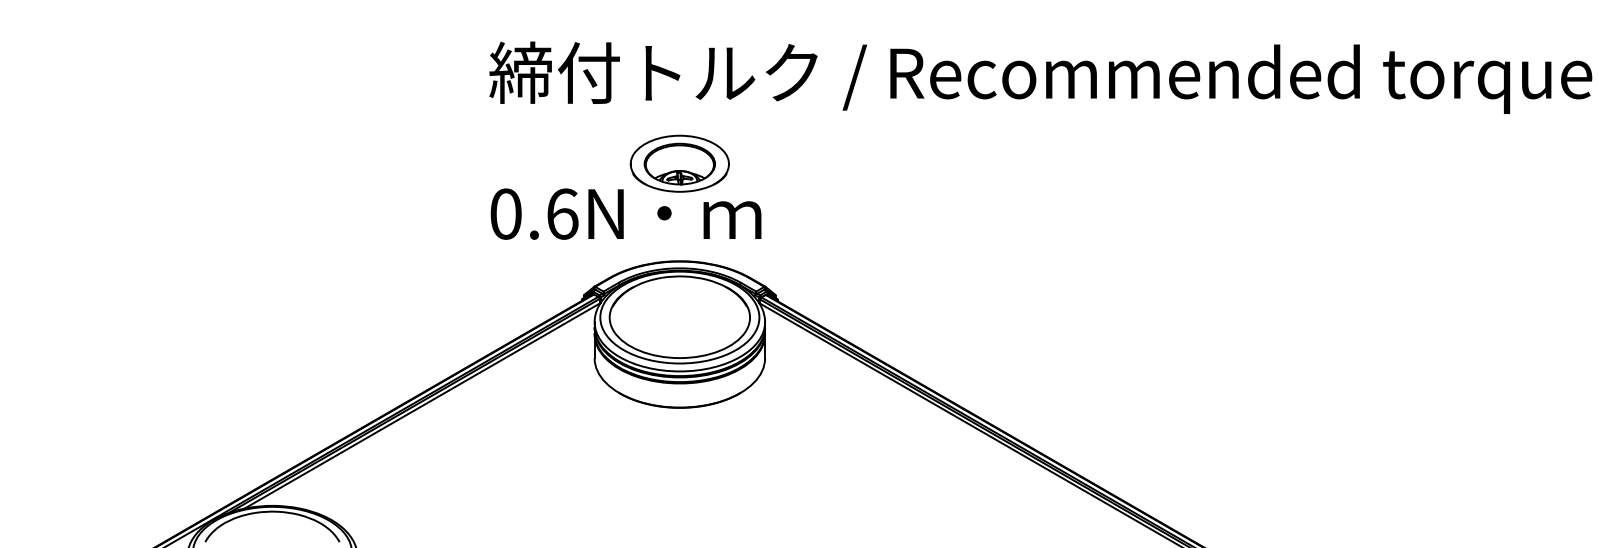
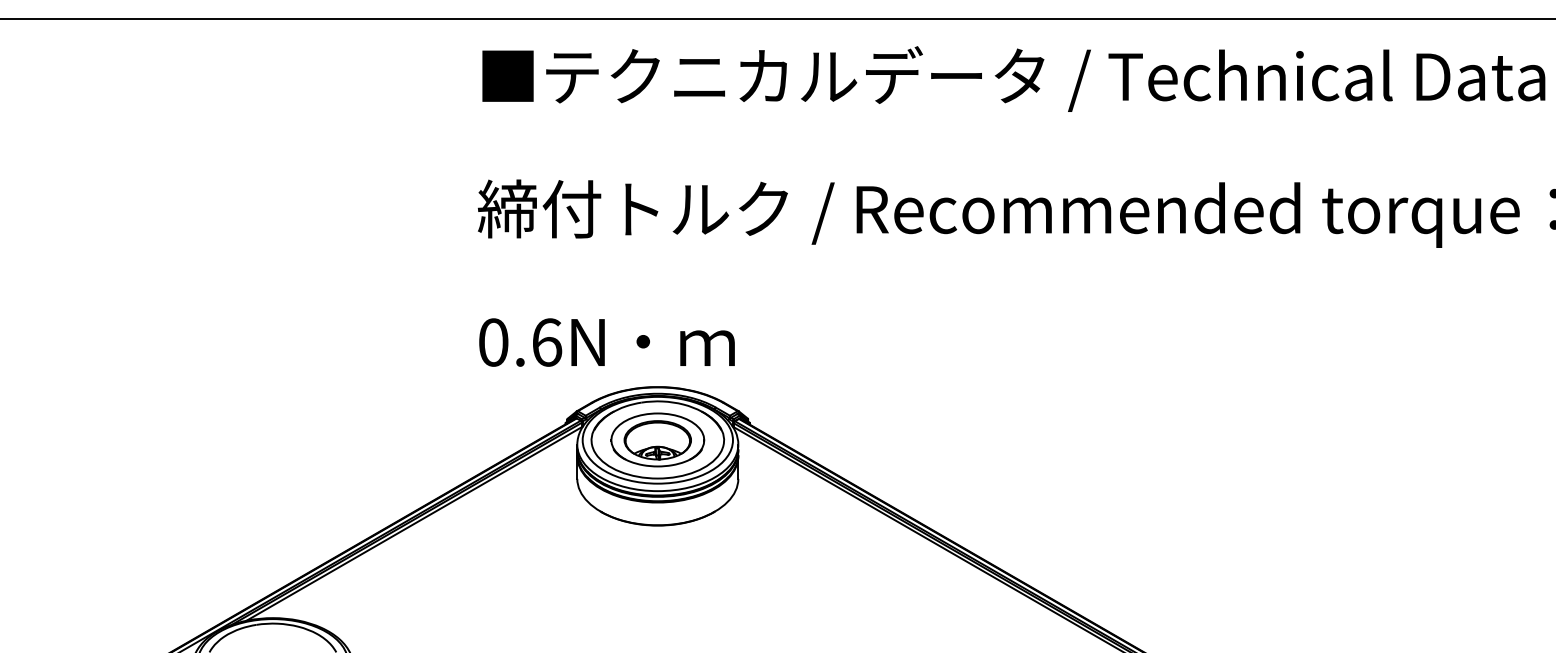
part: (679, 163) -> (657, 439), moved

